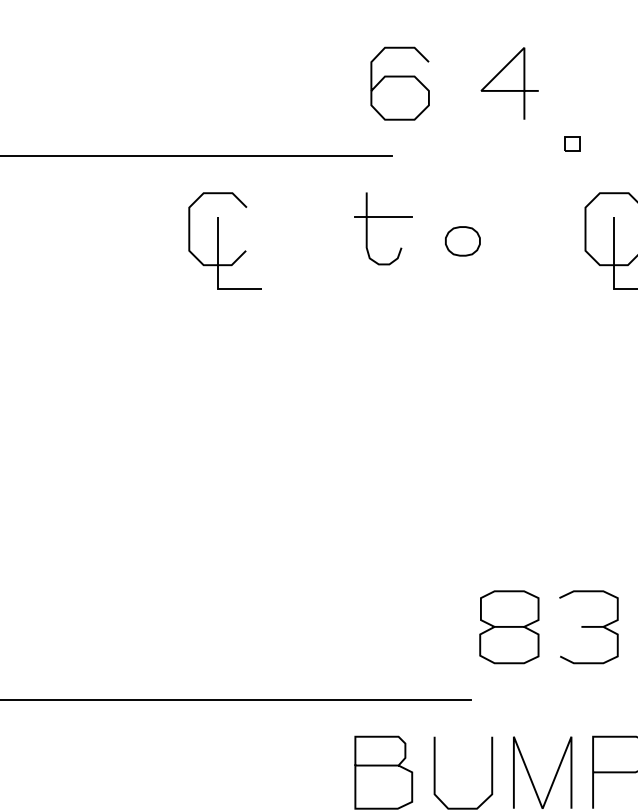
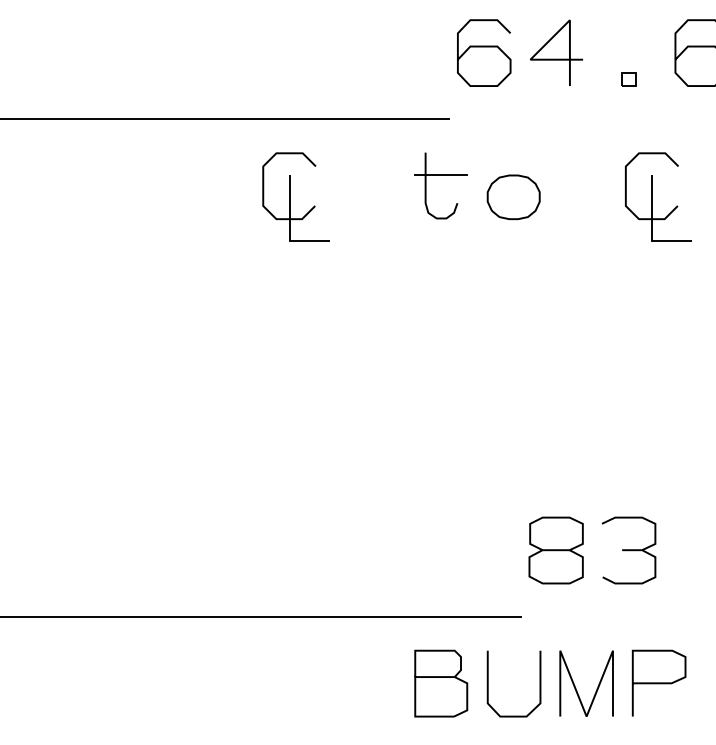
curve: (400, 77) -> (484, 47), moved
part: (572, 144) -> (628, 79), moved
part: (462, 241) -> (513, 197), size x1.67

